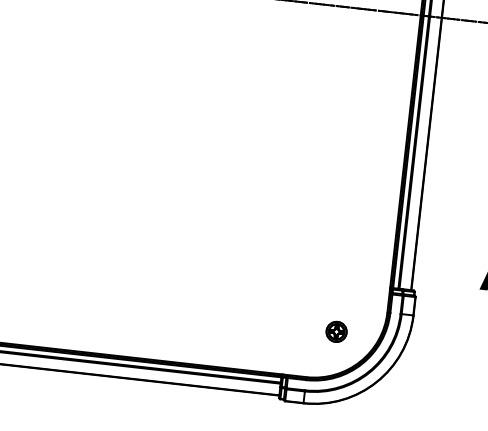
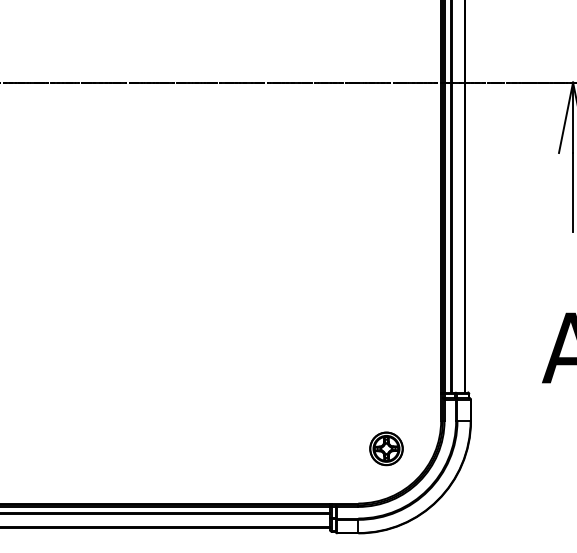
part: (336, 331) -> (386, 448), size x1.43

